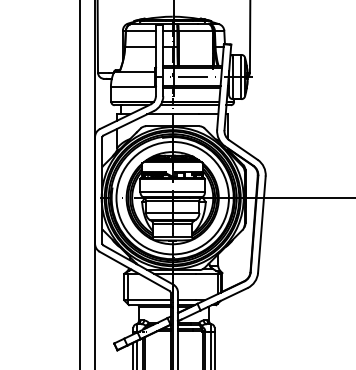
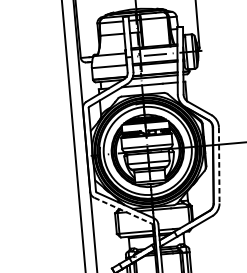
line: (261, 225) -> (219, 166), solid -> dashed
line: (135, 271) -> (123, 210), solid -> dashed

